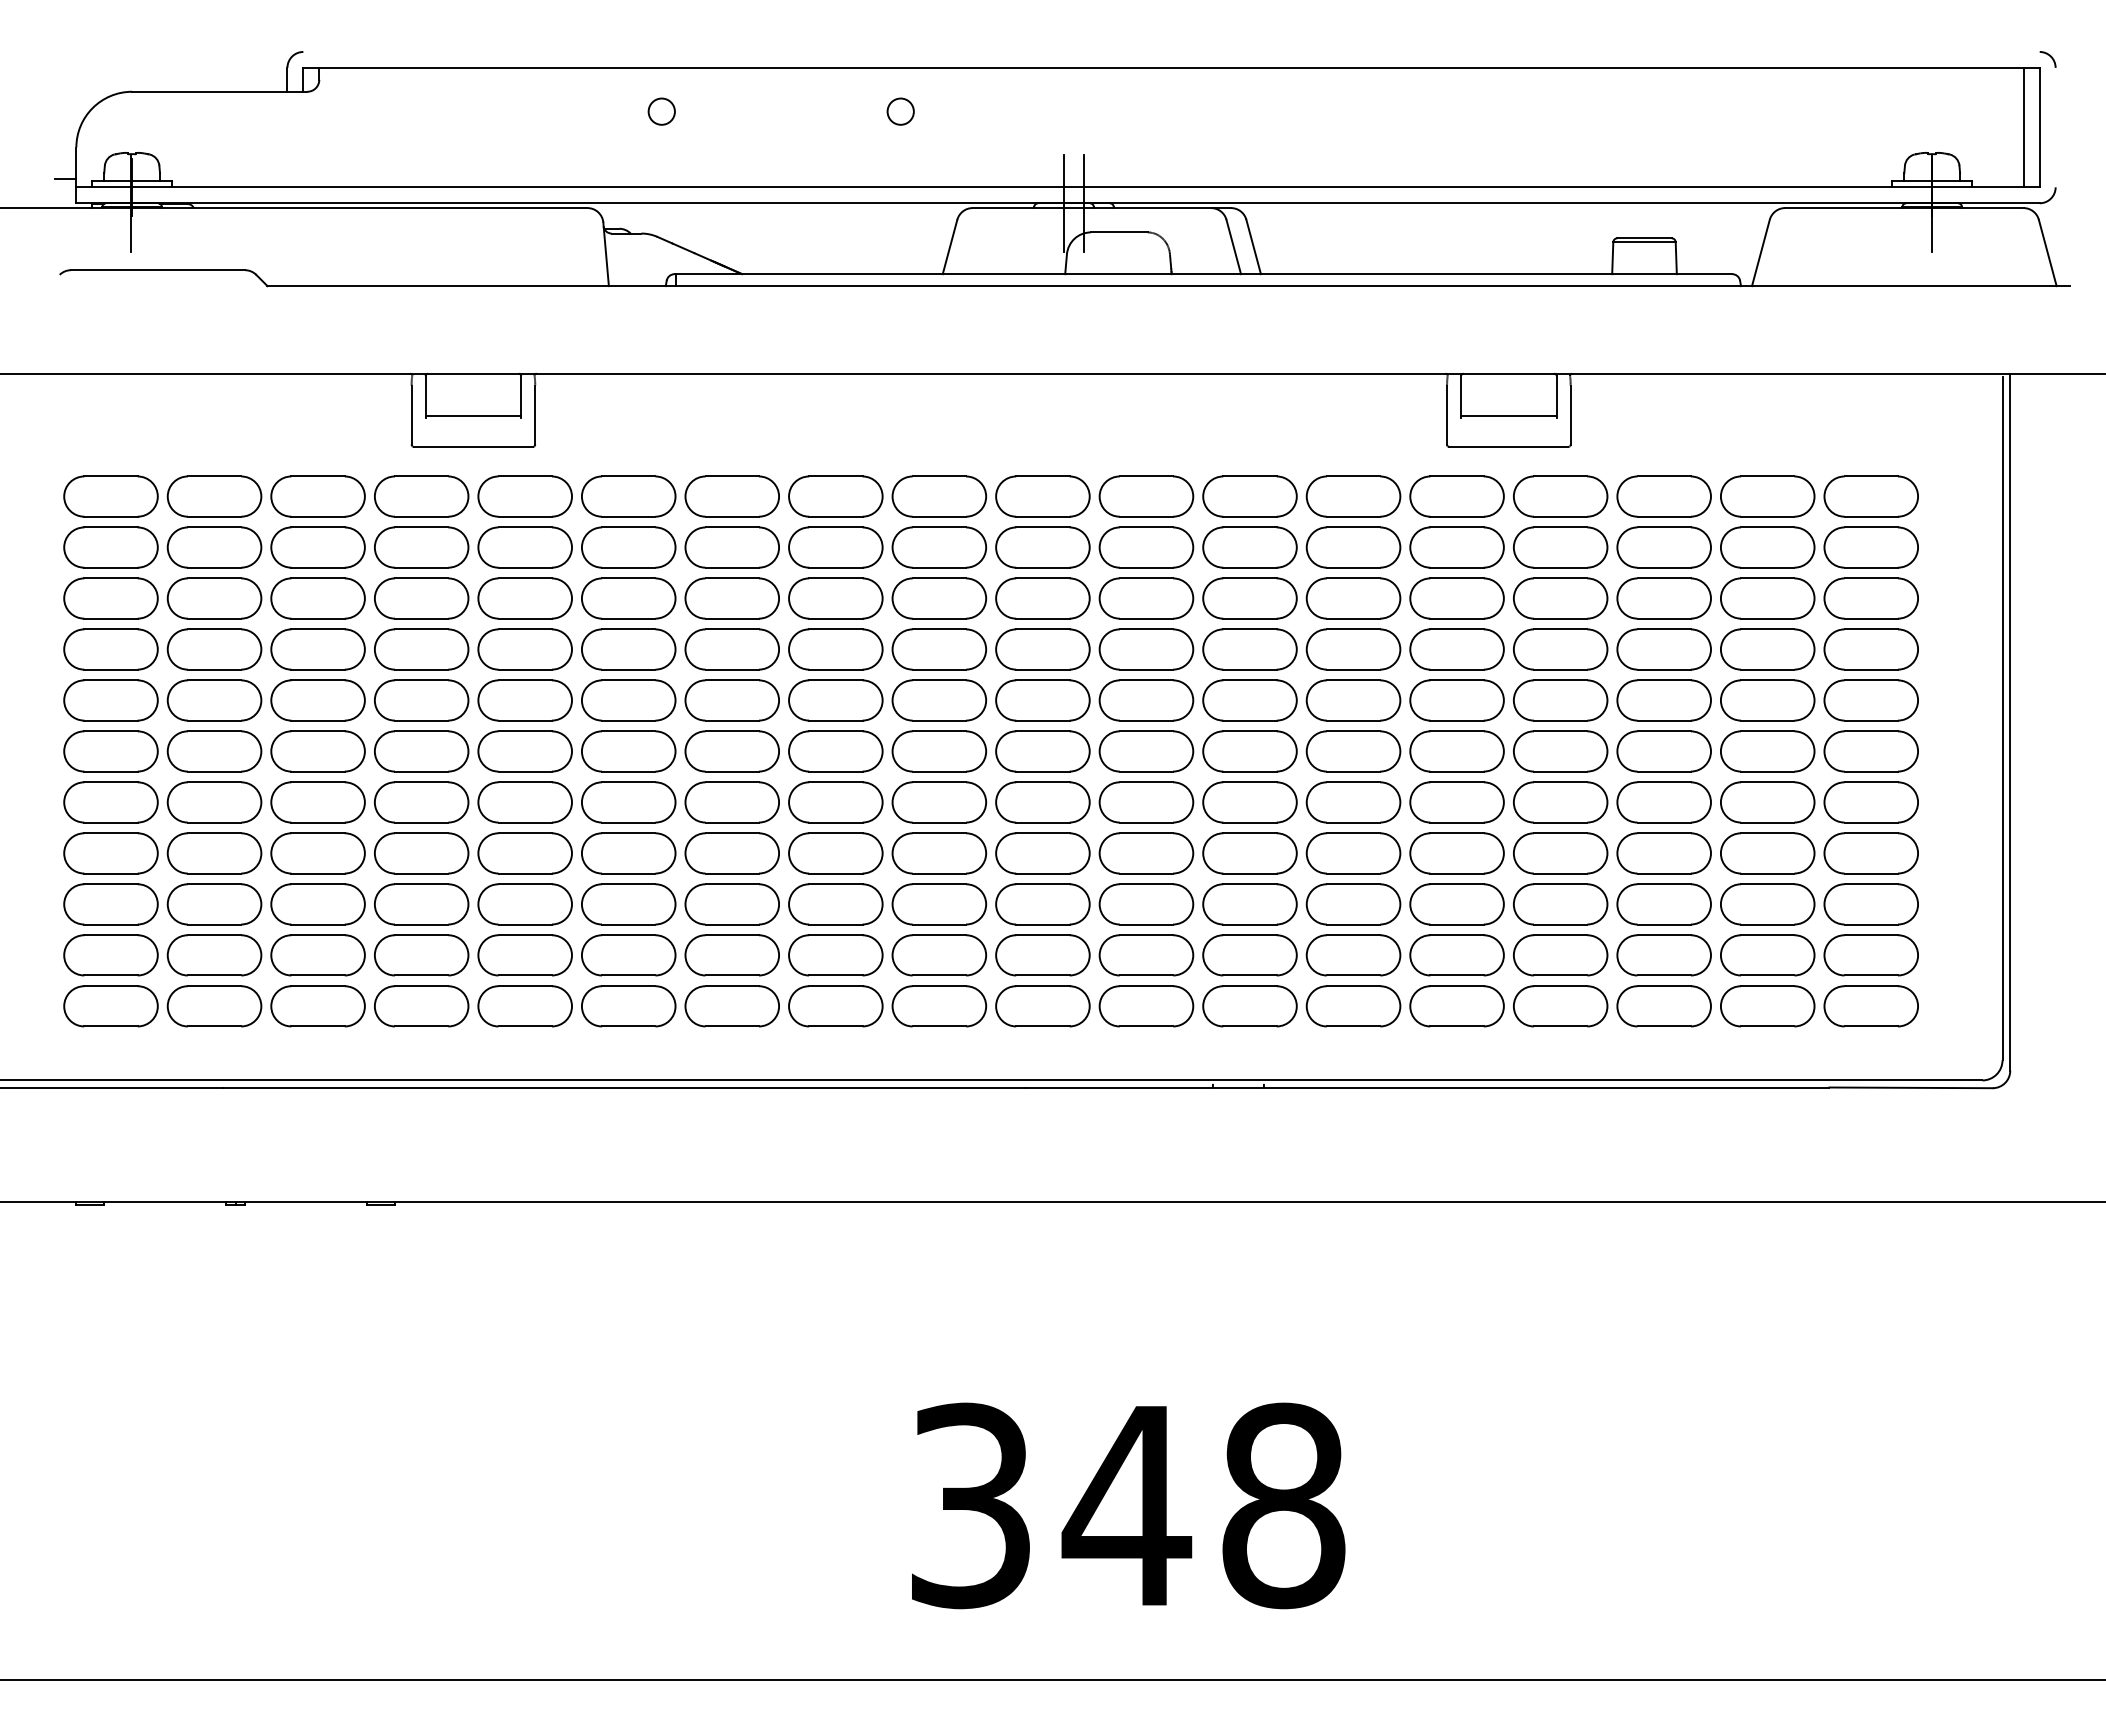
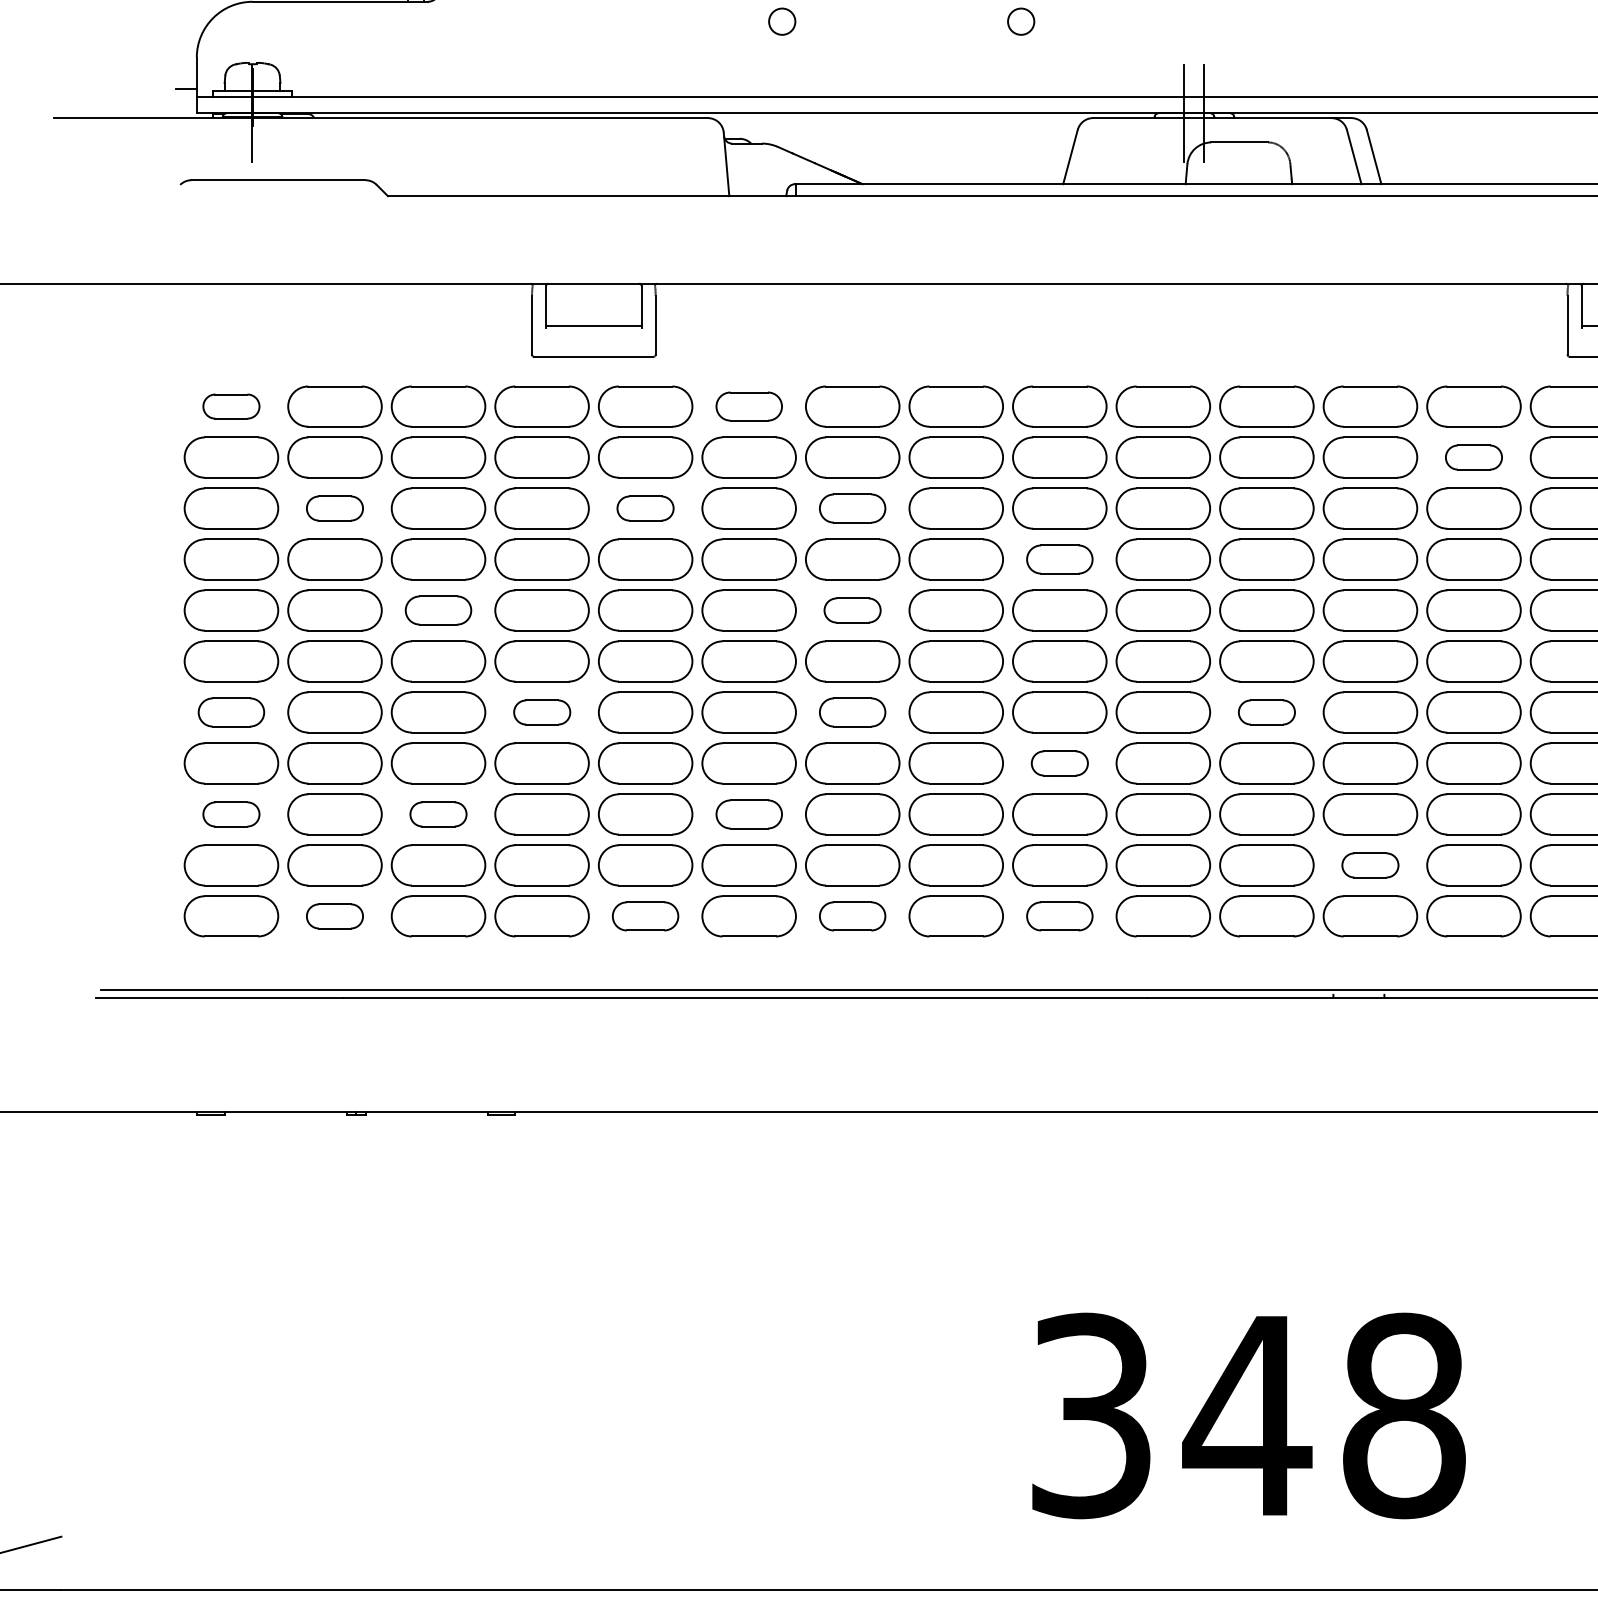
part: (110, 496) -> (230, 406), size x0.6
part: (628, 496) -> (748, 406), size x0.7
part: (1353, 547) -> (1473, 457), size x0.6
part: (214, 598) -> (334, 508), size x0.6
part: (524, 598) -> (644, 508), size x0.6
part: (731, 598) -> (851, 508), size x0.7
part: (939, 649) -> (1059, 559), size x0.7
part: (317, 700) -> (437, 610), size x0.7
part: (731, 700) -> (851, 610), size x0.6
part: (110, 802) -> (230, 712), size x0.7
part: (421, 802) -> (541, 712), size x0.6
part: (731, 802) -> (851, 712), size x0.7
part: (1146, 802) -> (1266, 712), size x0.6
part: (939, 853) -> (1059, 763), size x0.6
part: (110, 904) -> (230, 814), size x0.6
part: (317, 904) -> (437, 814), size x0.6
part: (628, 904) -> (748, 814), size x0.7
part: (1249, 955) -> (1369, 865), size x0.6
part: (214, 1006) -> (334, 916), size x0.6
part: (524, 1006) -> (644, 916), size x0.7
part: (731, 1006) -> (851, 916), size x0.7
part: (939, 1006) -> (1059, 916), size x0.7

